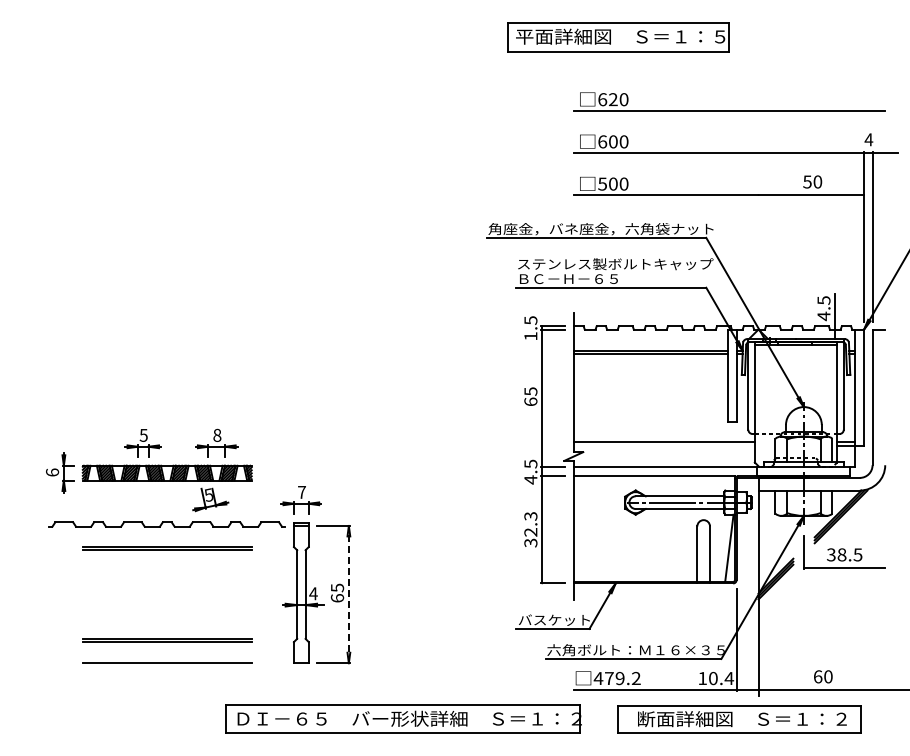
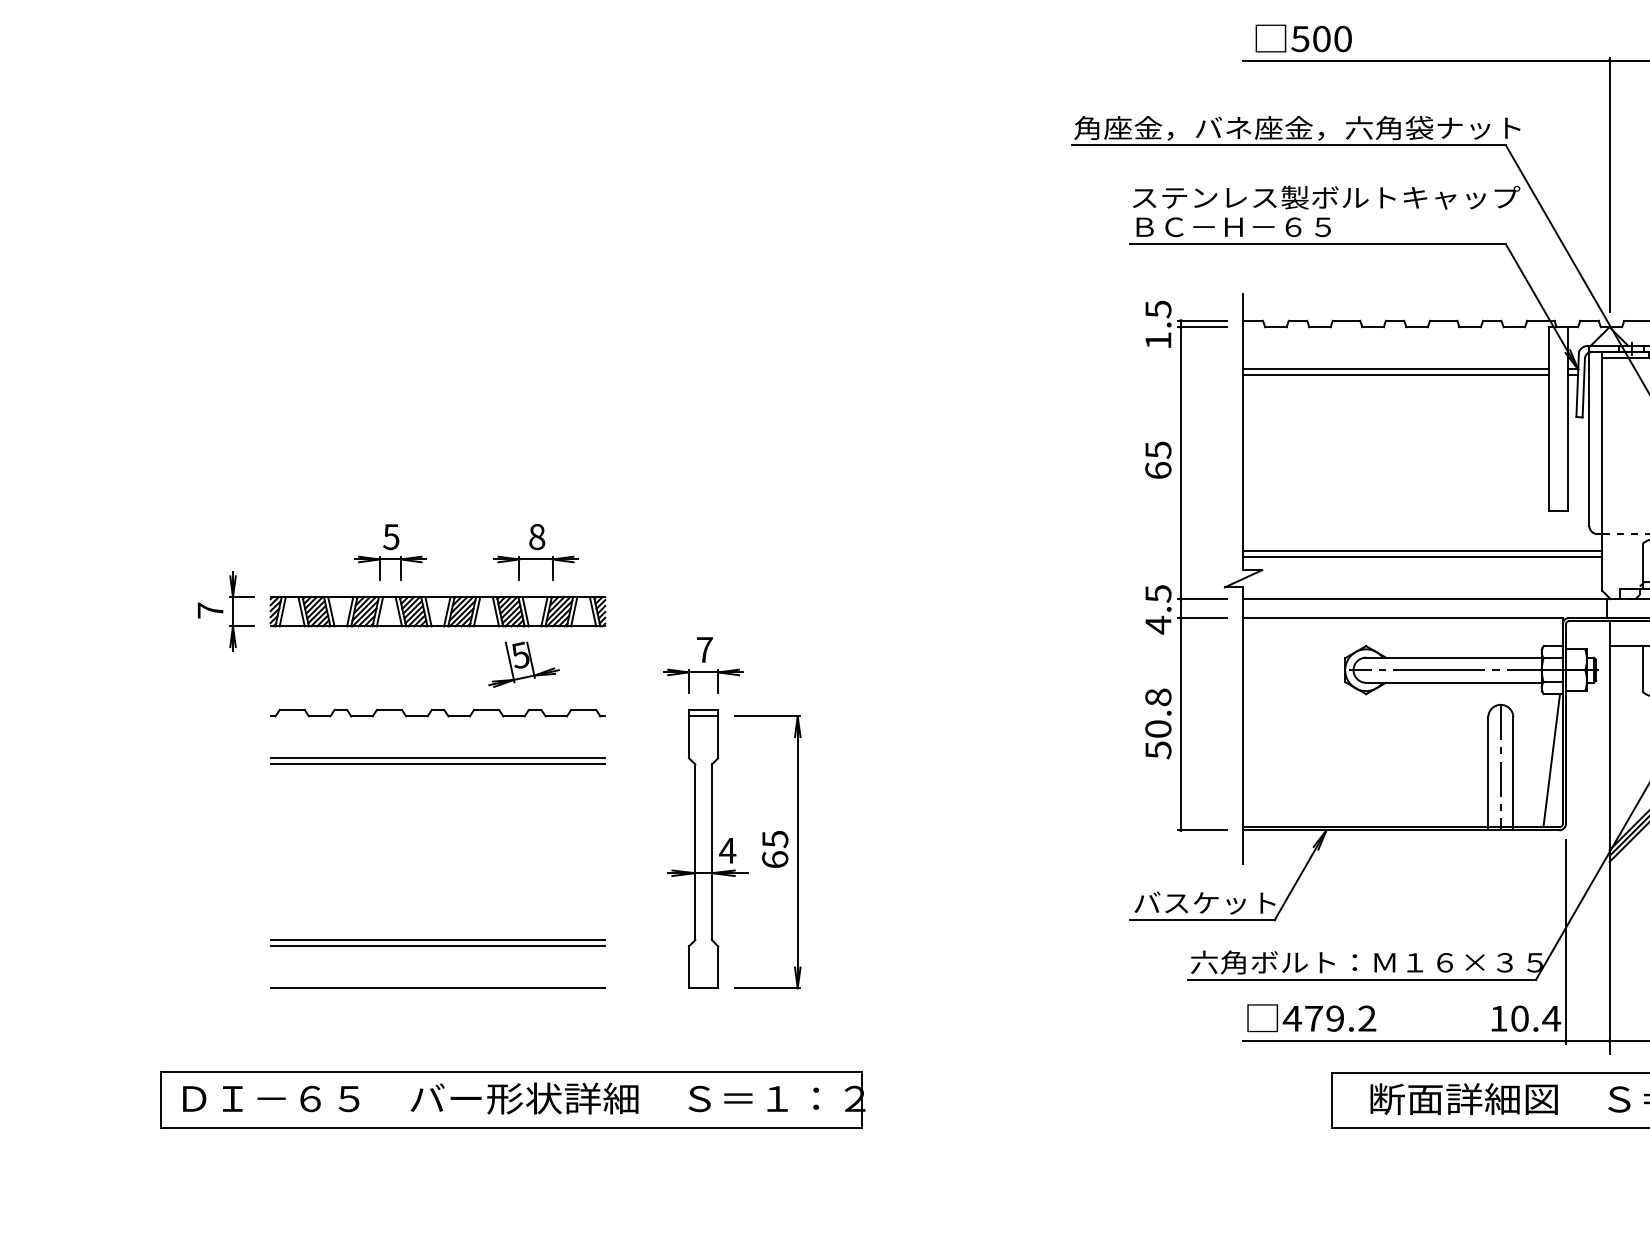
line: (758, 257) -> (1609, 184), added
line: (663, 445) -> (1421, 556), added
text: (52, 472) -> (210, 610), 6 -> 7
part: (167, 523) -> (438, 711), size x0.71
text: (530, 529) -> (1157, 723), 32.3 -> 50.8
line: (703, 551) -> (1500, 766), added
line: (348, 594) -> (797, 852), dashed -> solid
part: (403, 718) -> (511, 1097), moved

